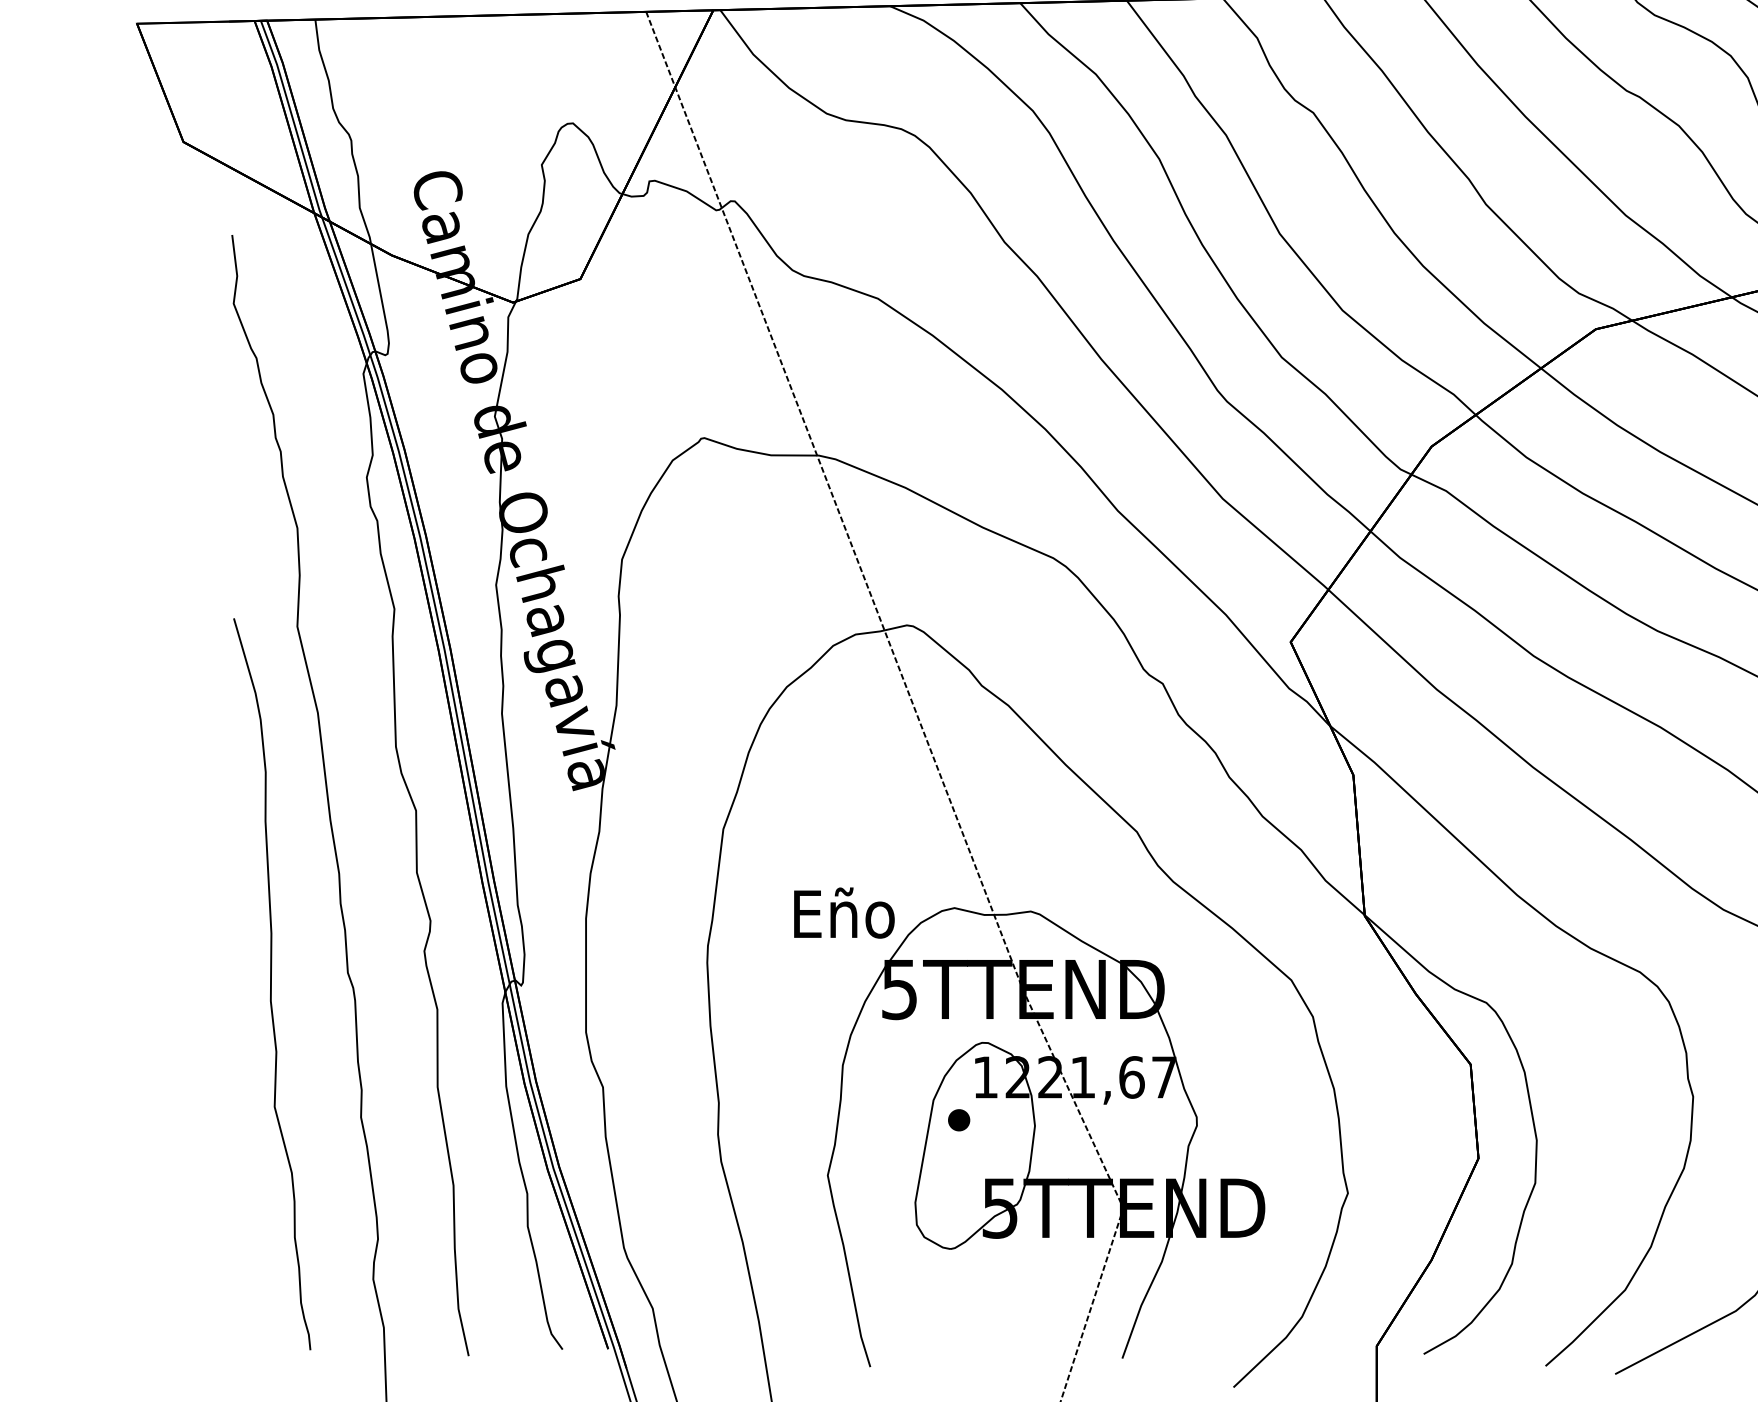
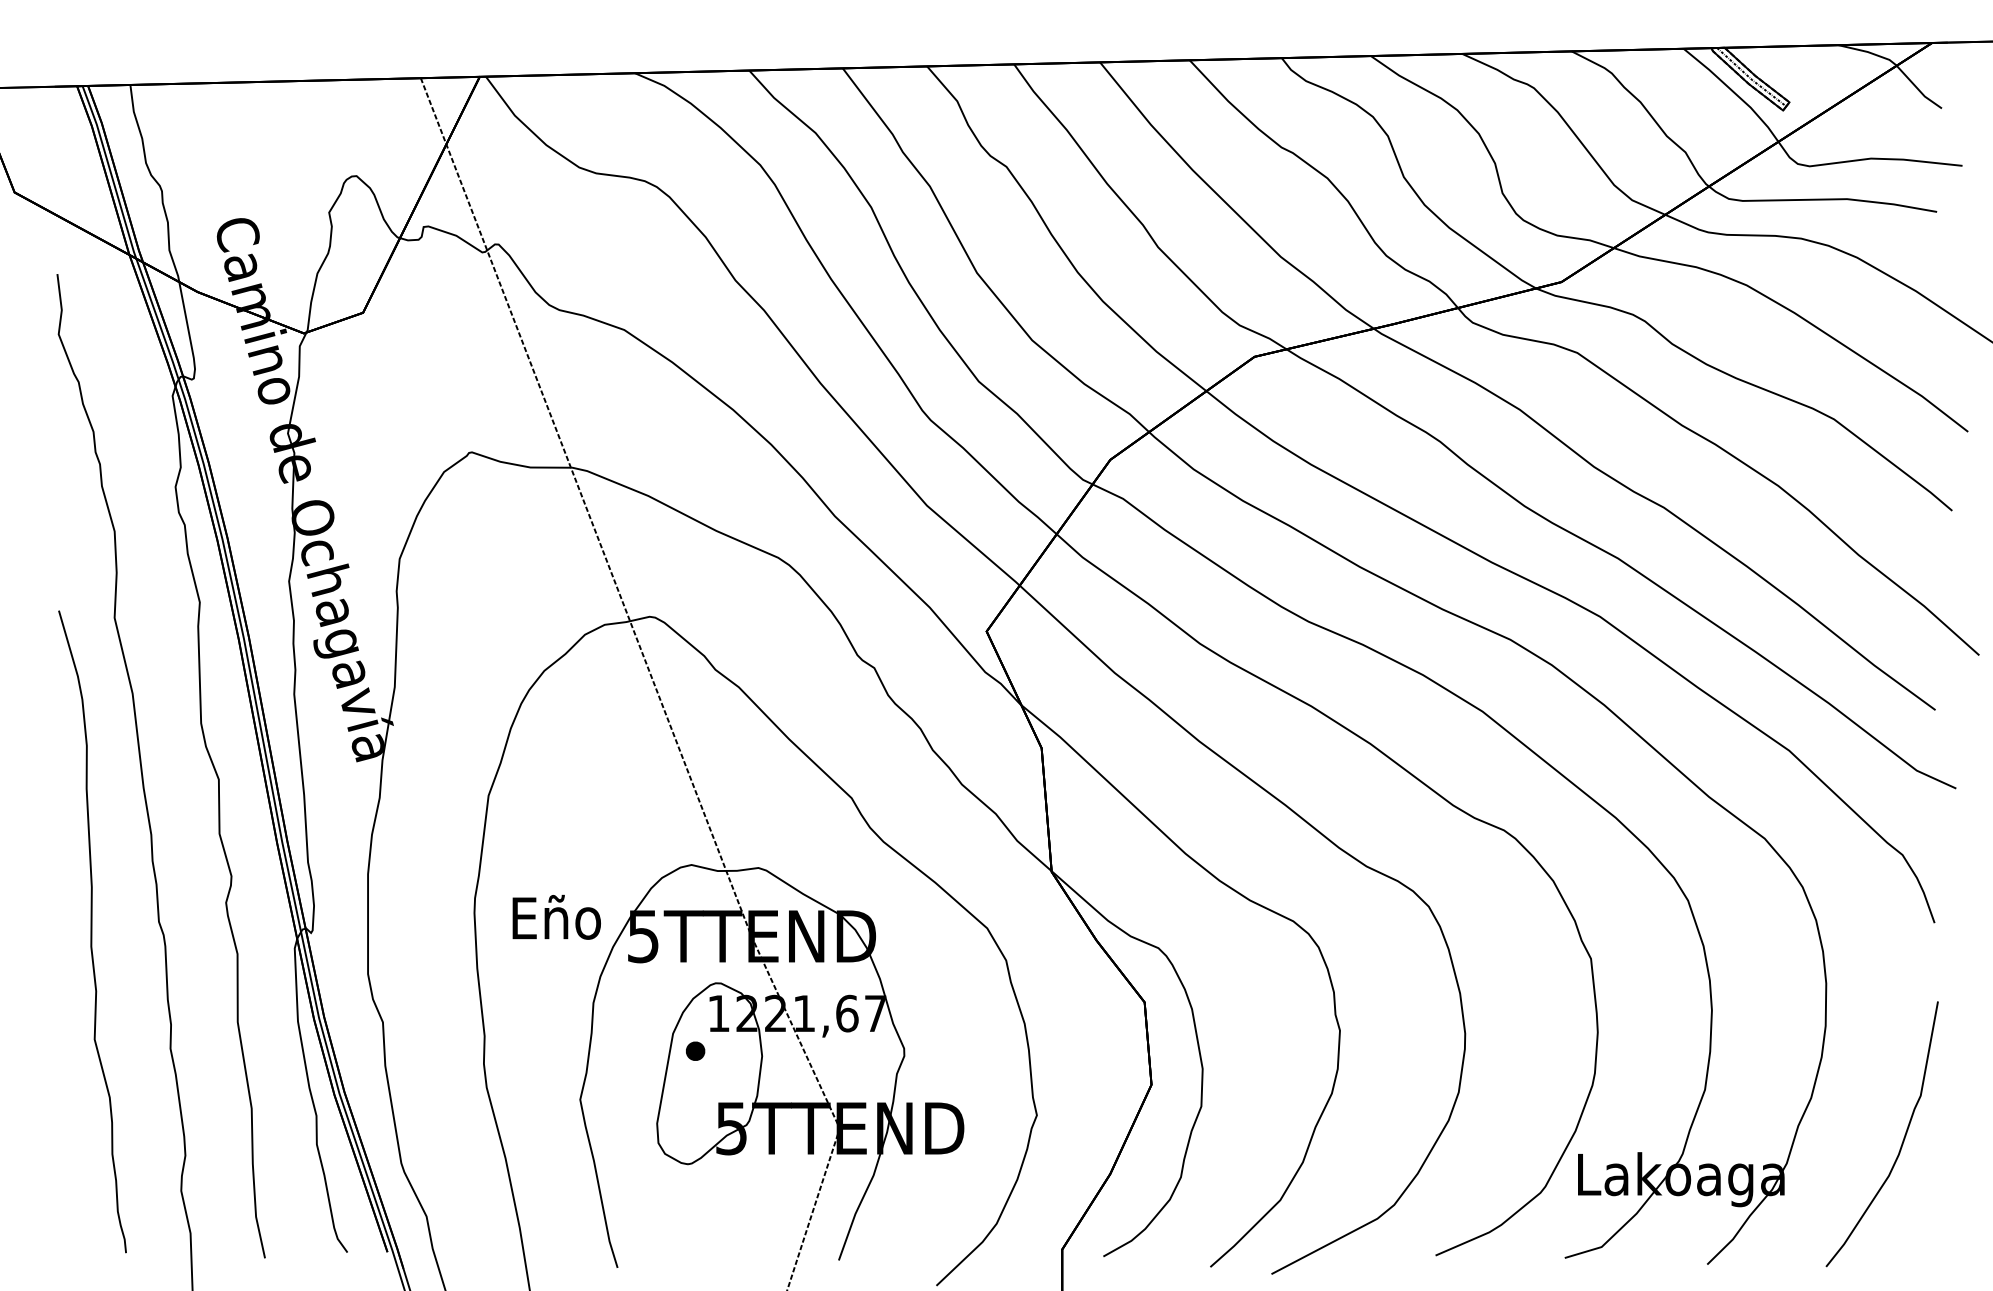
text: (844, 912) -> (556, 916), moved

